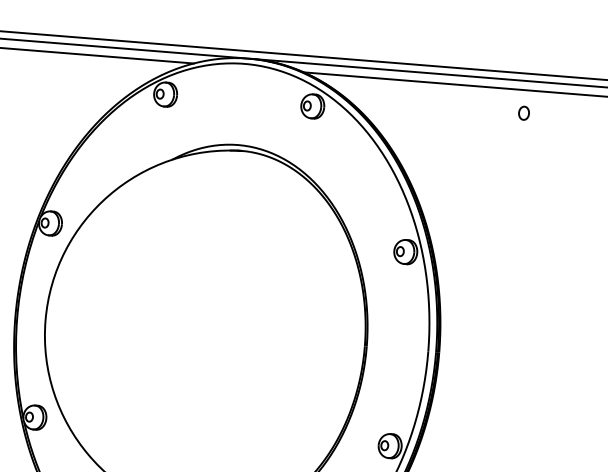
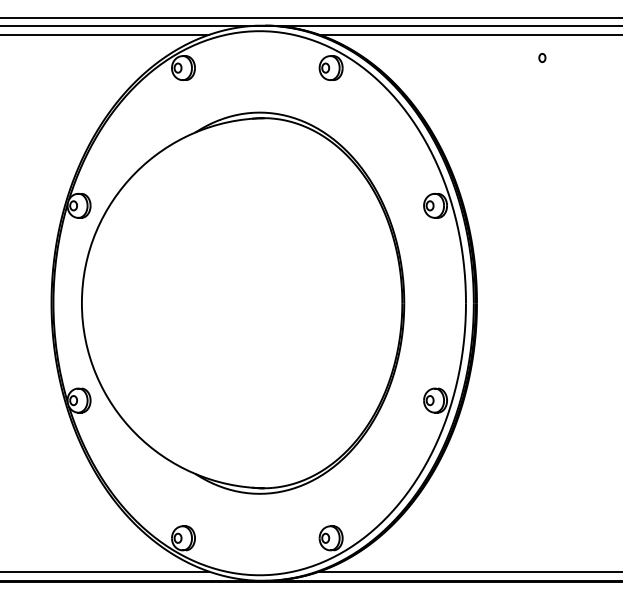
part: (524, 112) -> (542, 57), size x0.62

